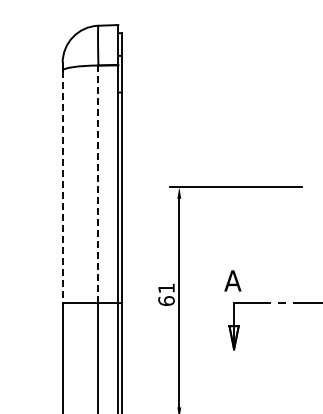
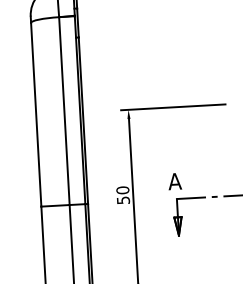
line: (98, 184) -> (64, 111), dashed -> solid
line: (62, 187) -> (36, 115), dashed -> solid
text: (166, 294) -> (123, 195), 61 -> 50

